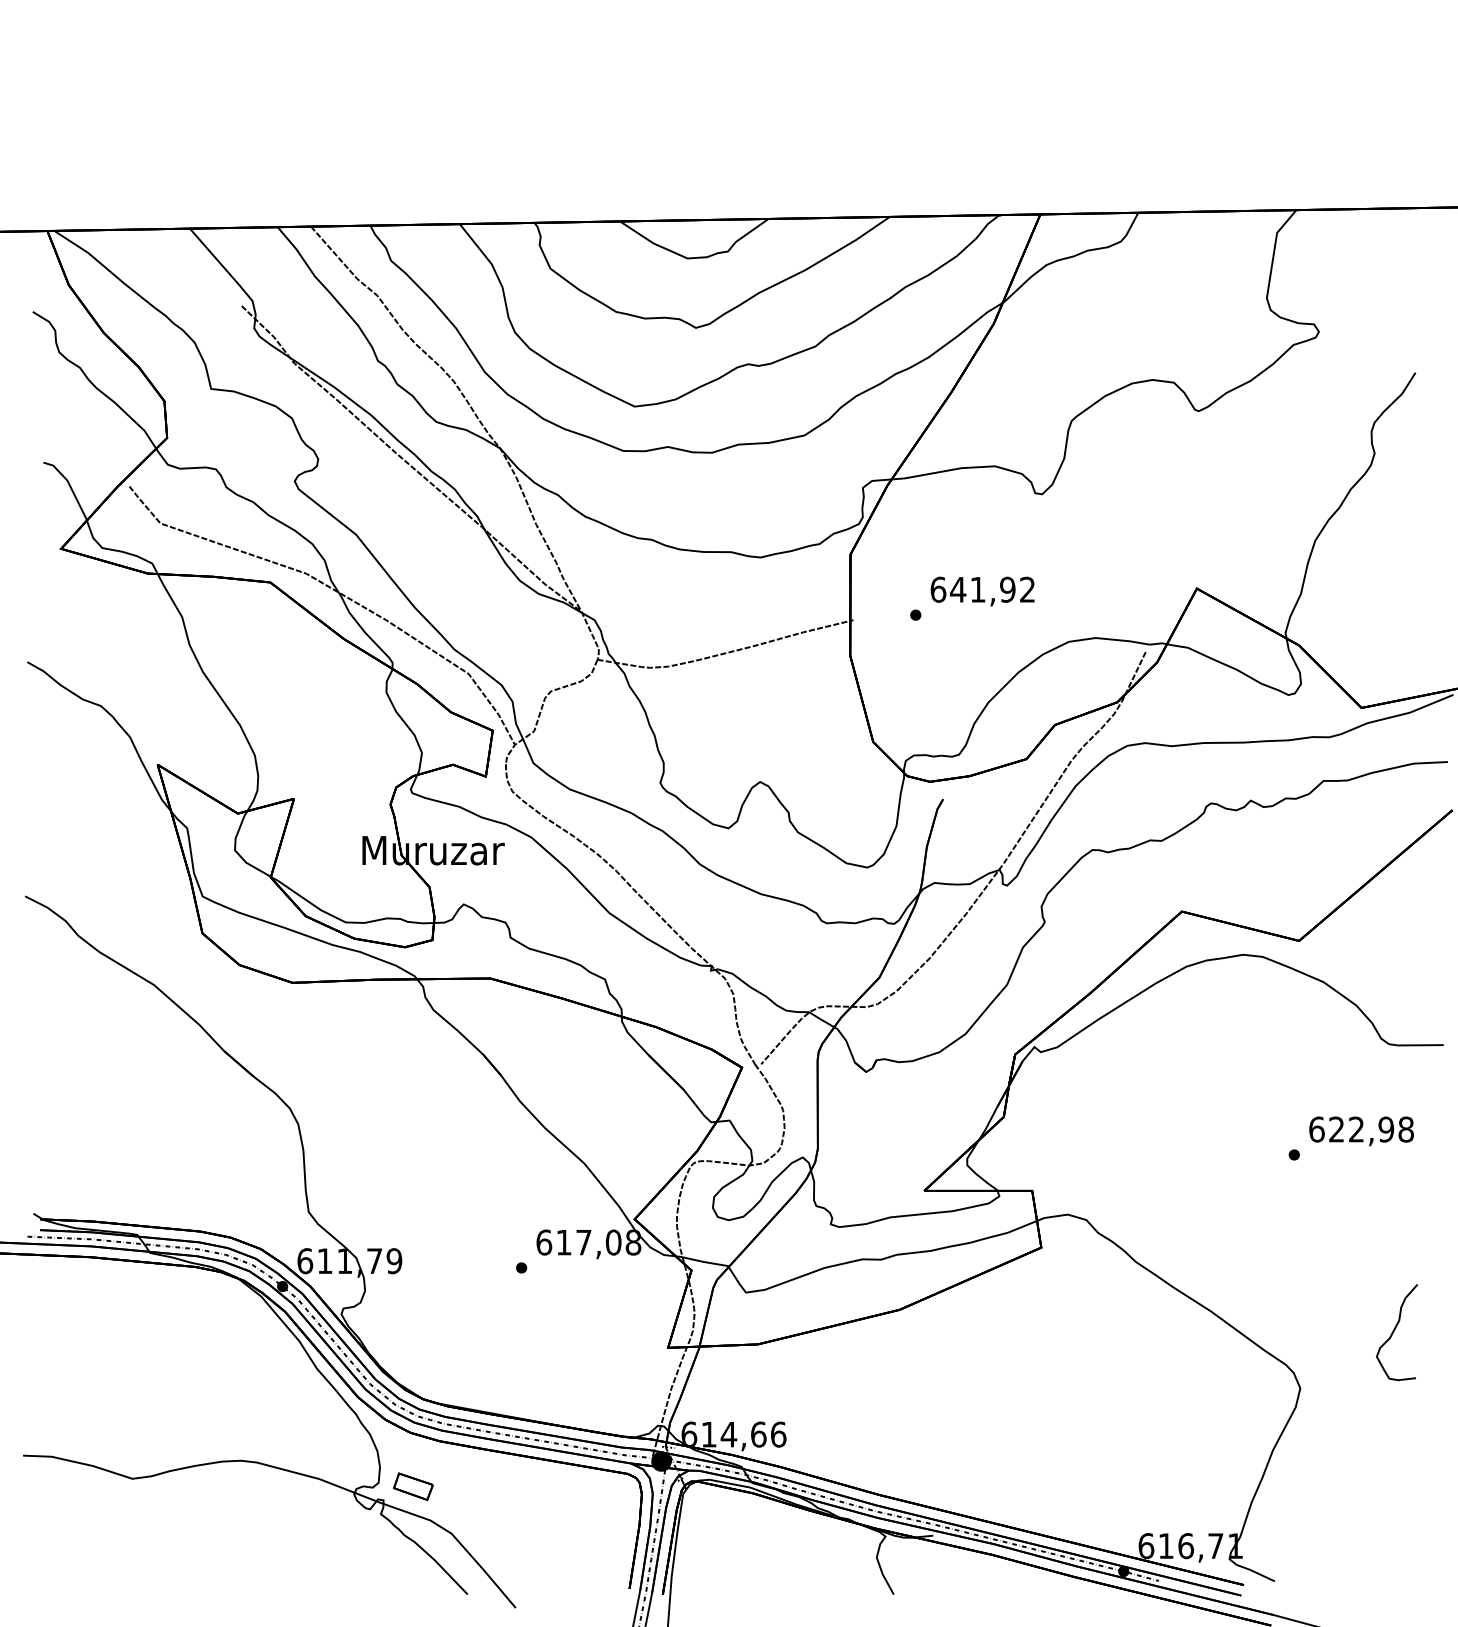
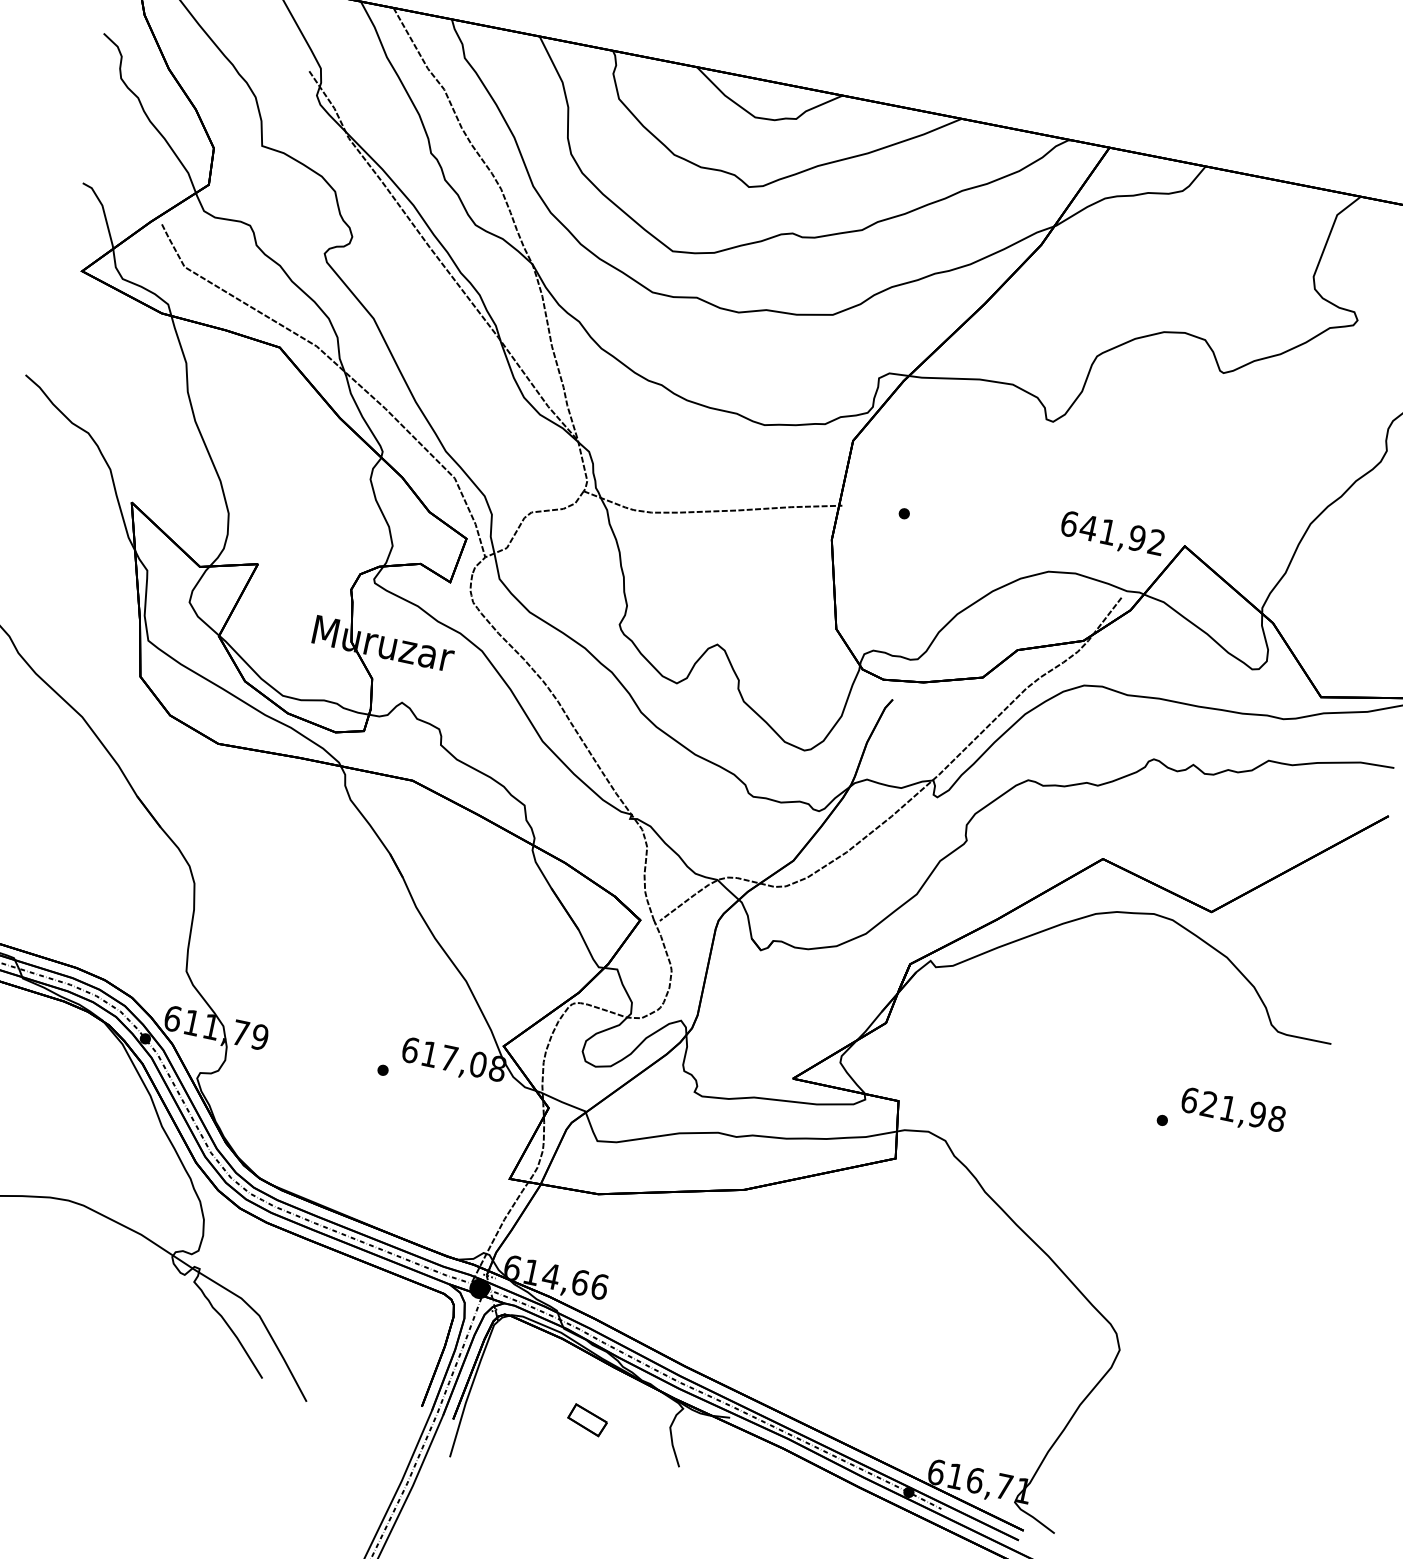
text: (982, 591) -> (1112, 534), moved
text: (1356, 1129) -> (1228, 1108), 622,98 -> 621,98
curve: (1394, 1331) -> (1223, 1313), removed
part: (413, 1486) -> (587, 1420), moved

